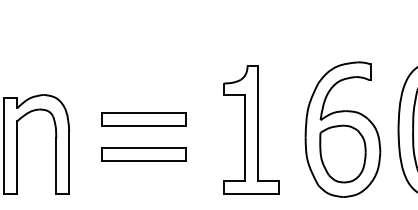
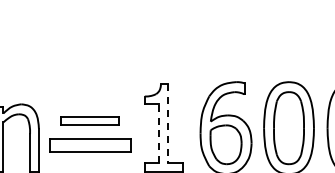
line: (258, 124) -> (168, 124), solid -> dashed
line: (245, 137) -> (159, 133), solid -> dashed
part: (143, 155) -> (89, 145), size x1.4

